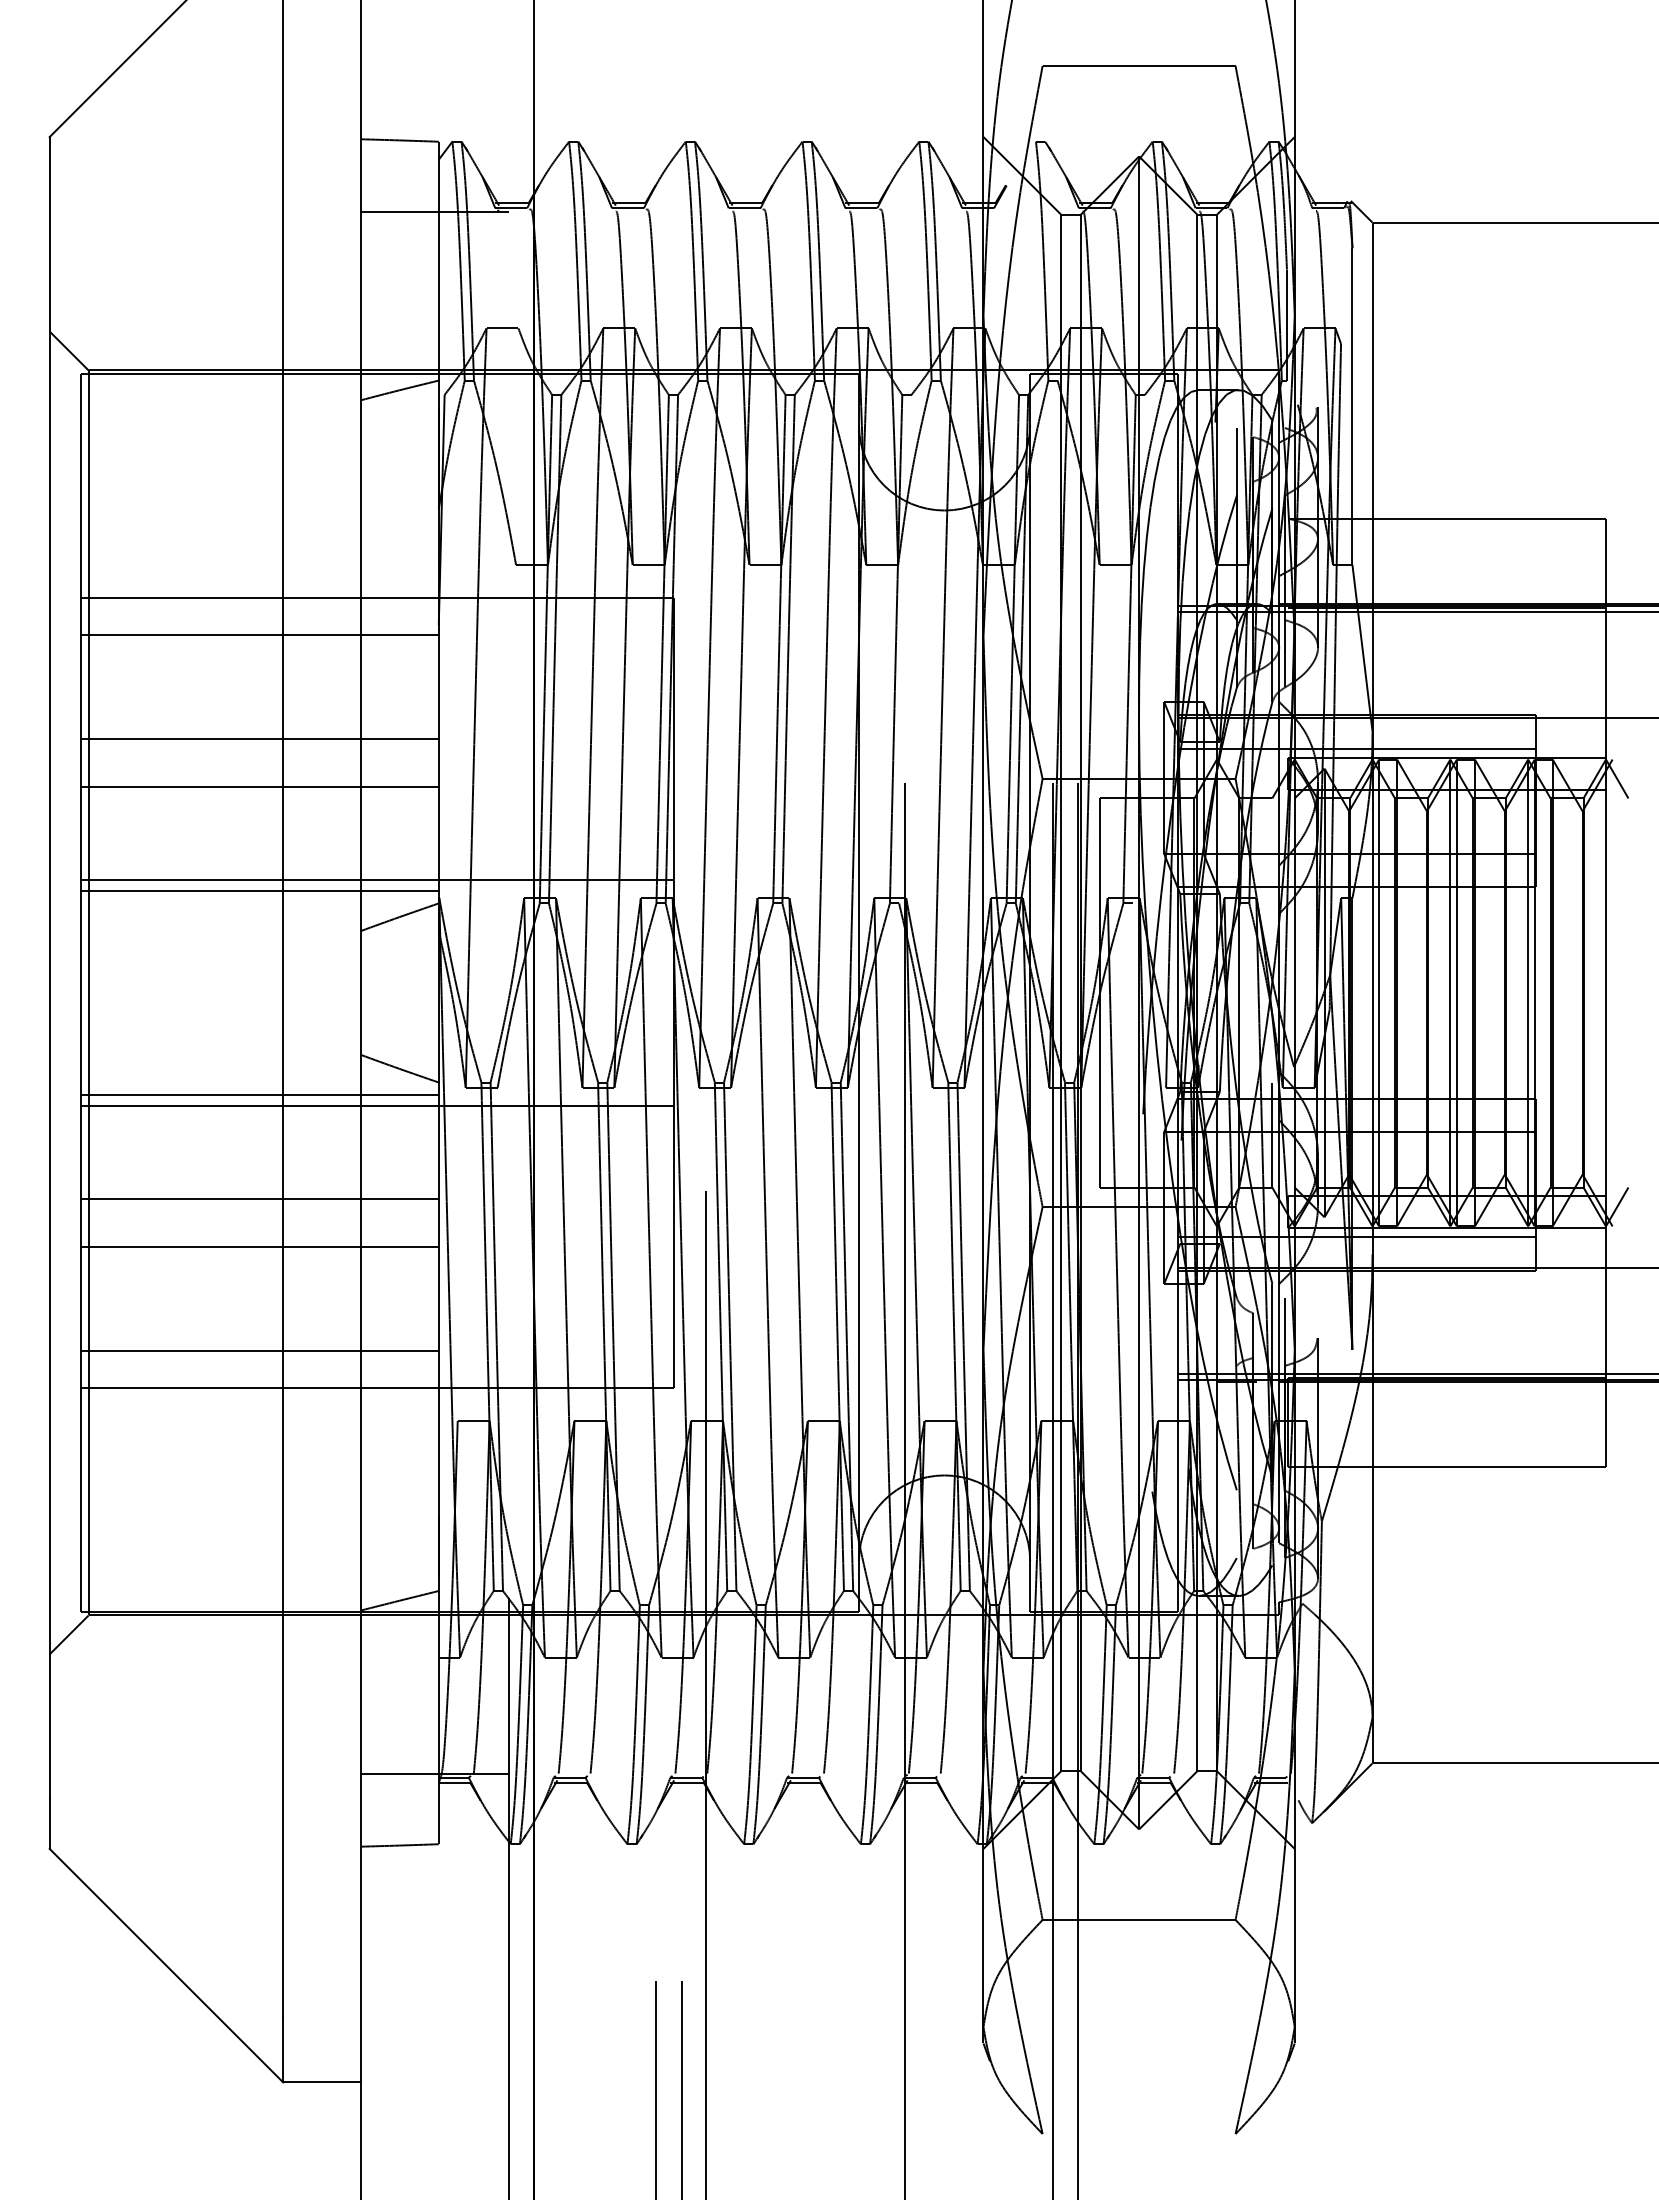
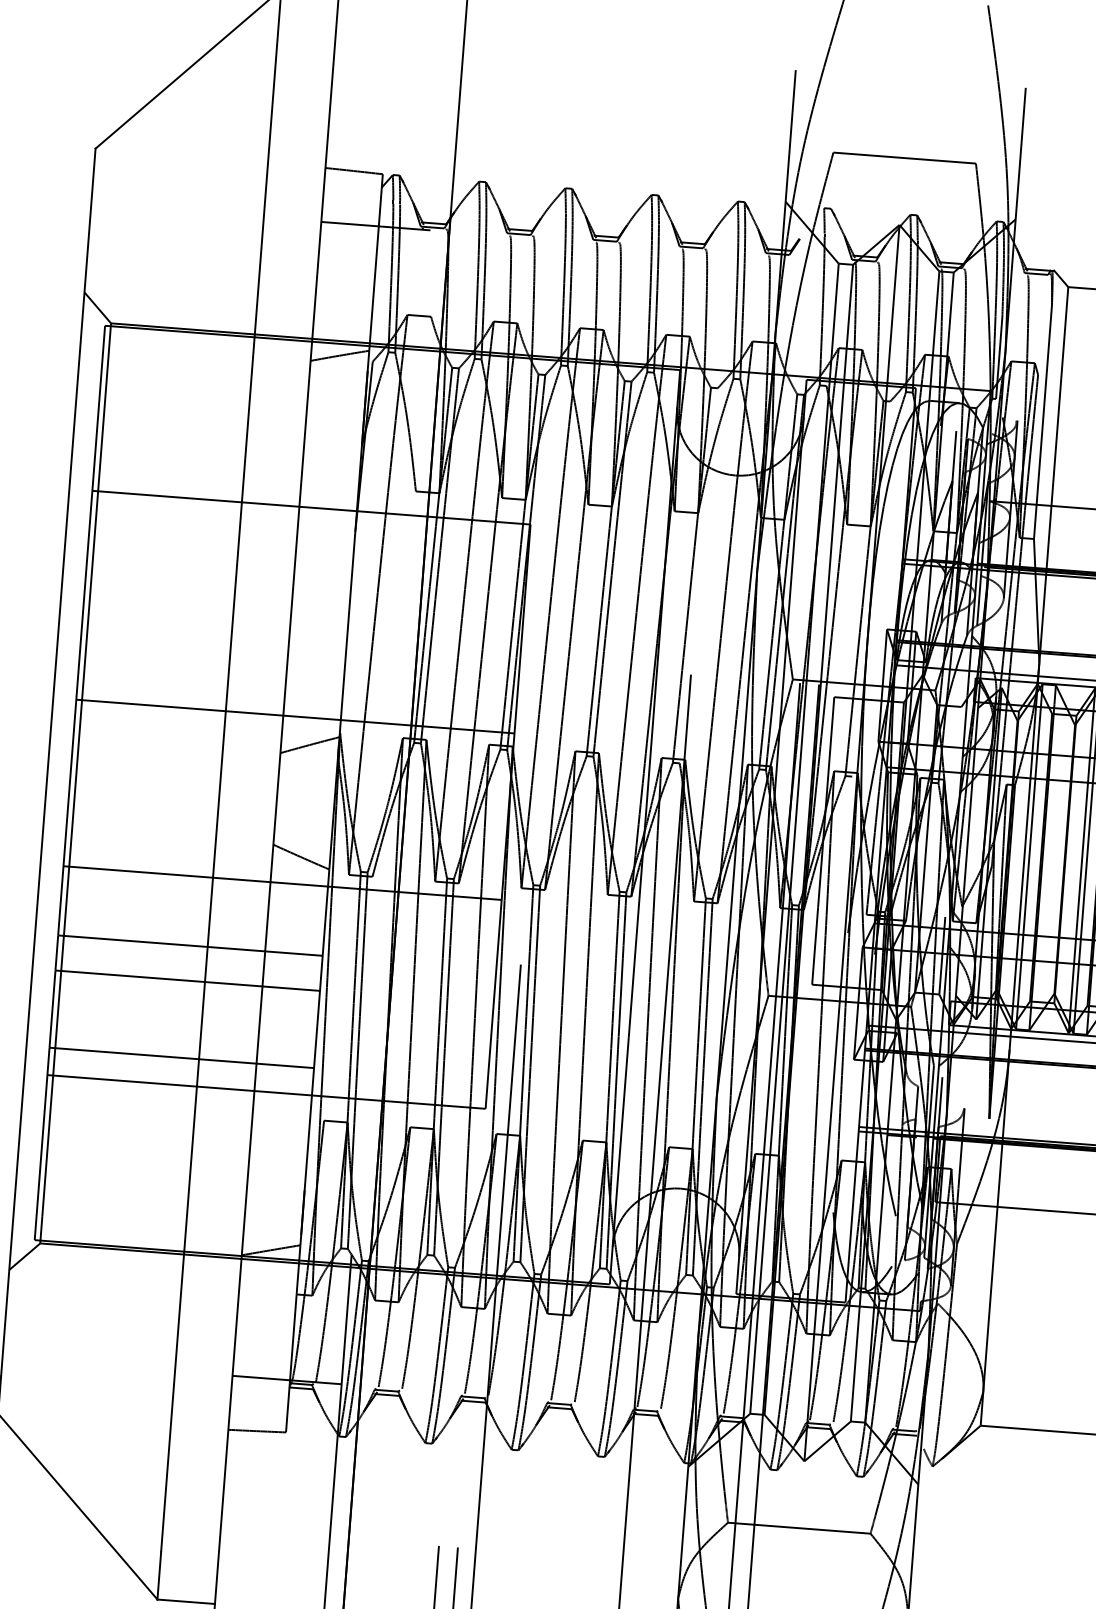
line: (259, 634) -> (222, 528), removed
line: (259, 739) -> (216, 605), removed
line: (259, 786) -> (213, 640), removed
line: (259, 891) -> (207, 718), removed
line: (259, 1094) -> (196, 868), removed

